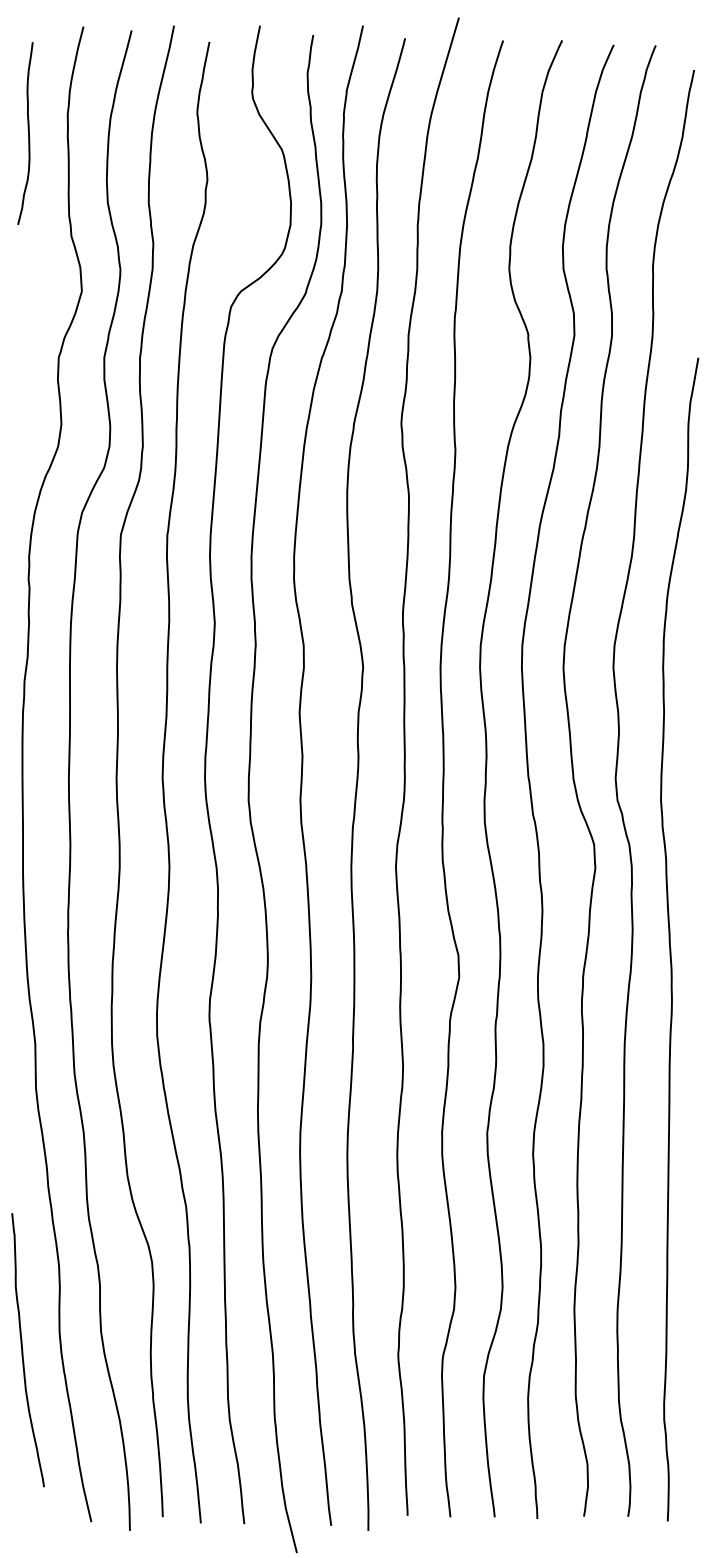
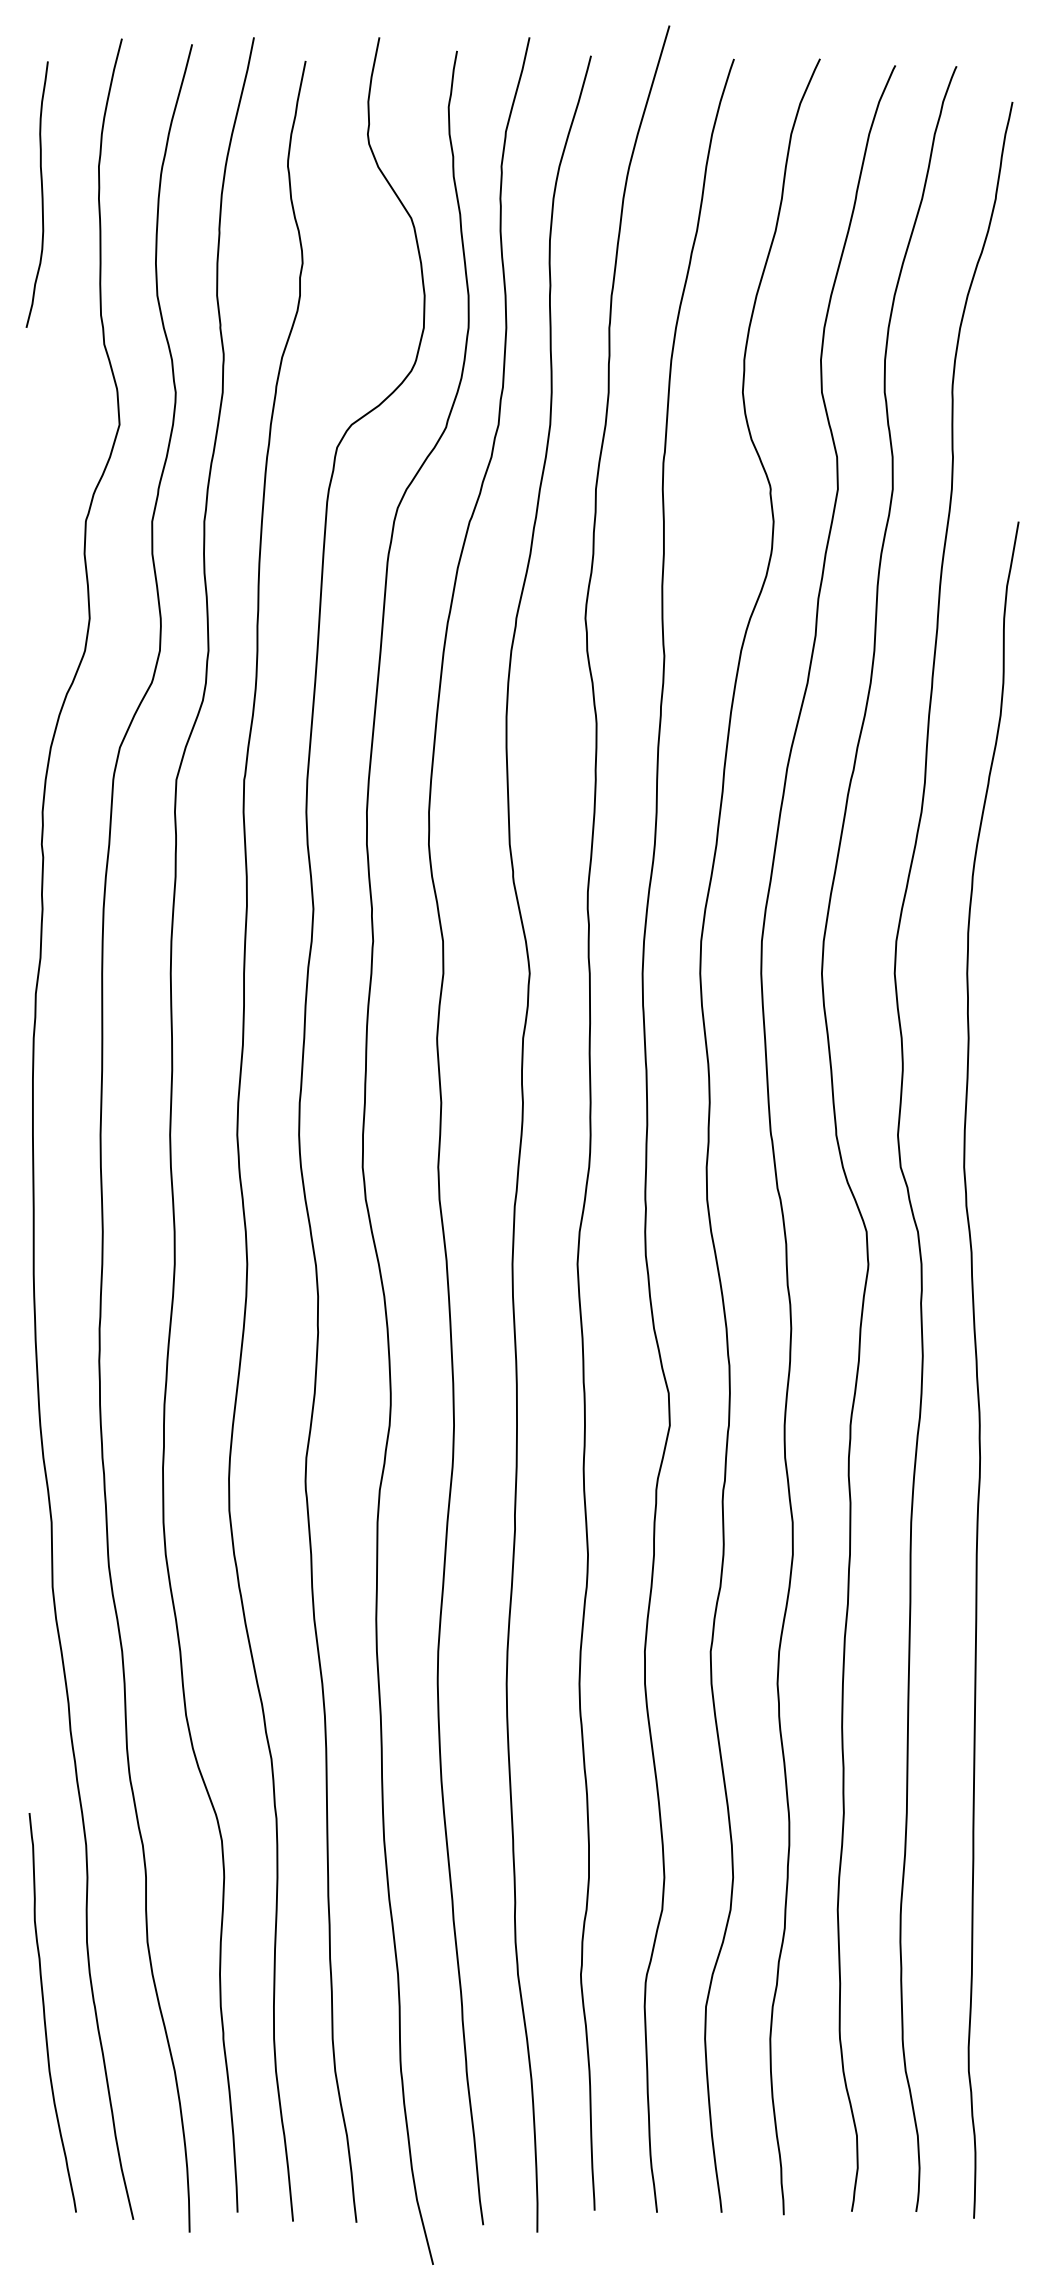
curve: (23, 1350) -> (46, 2013), moved

